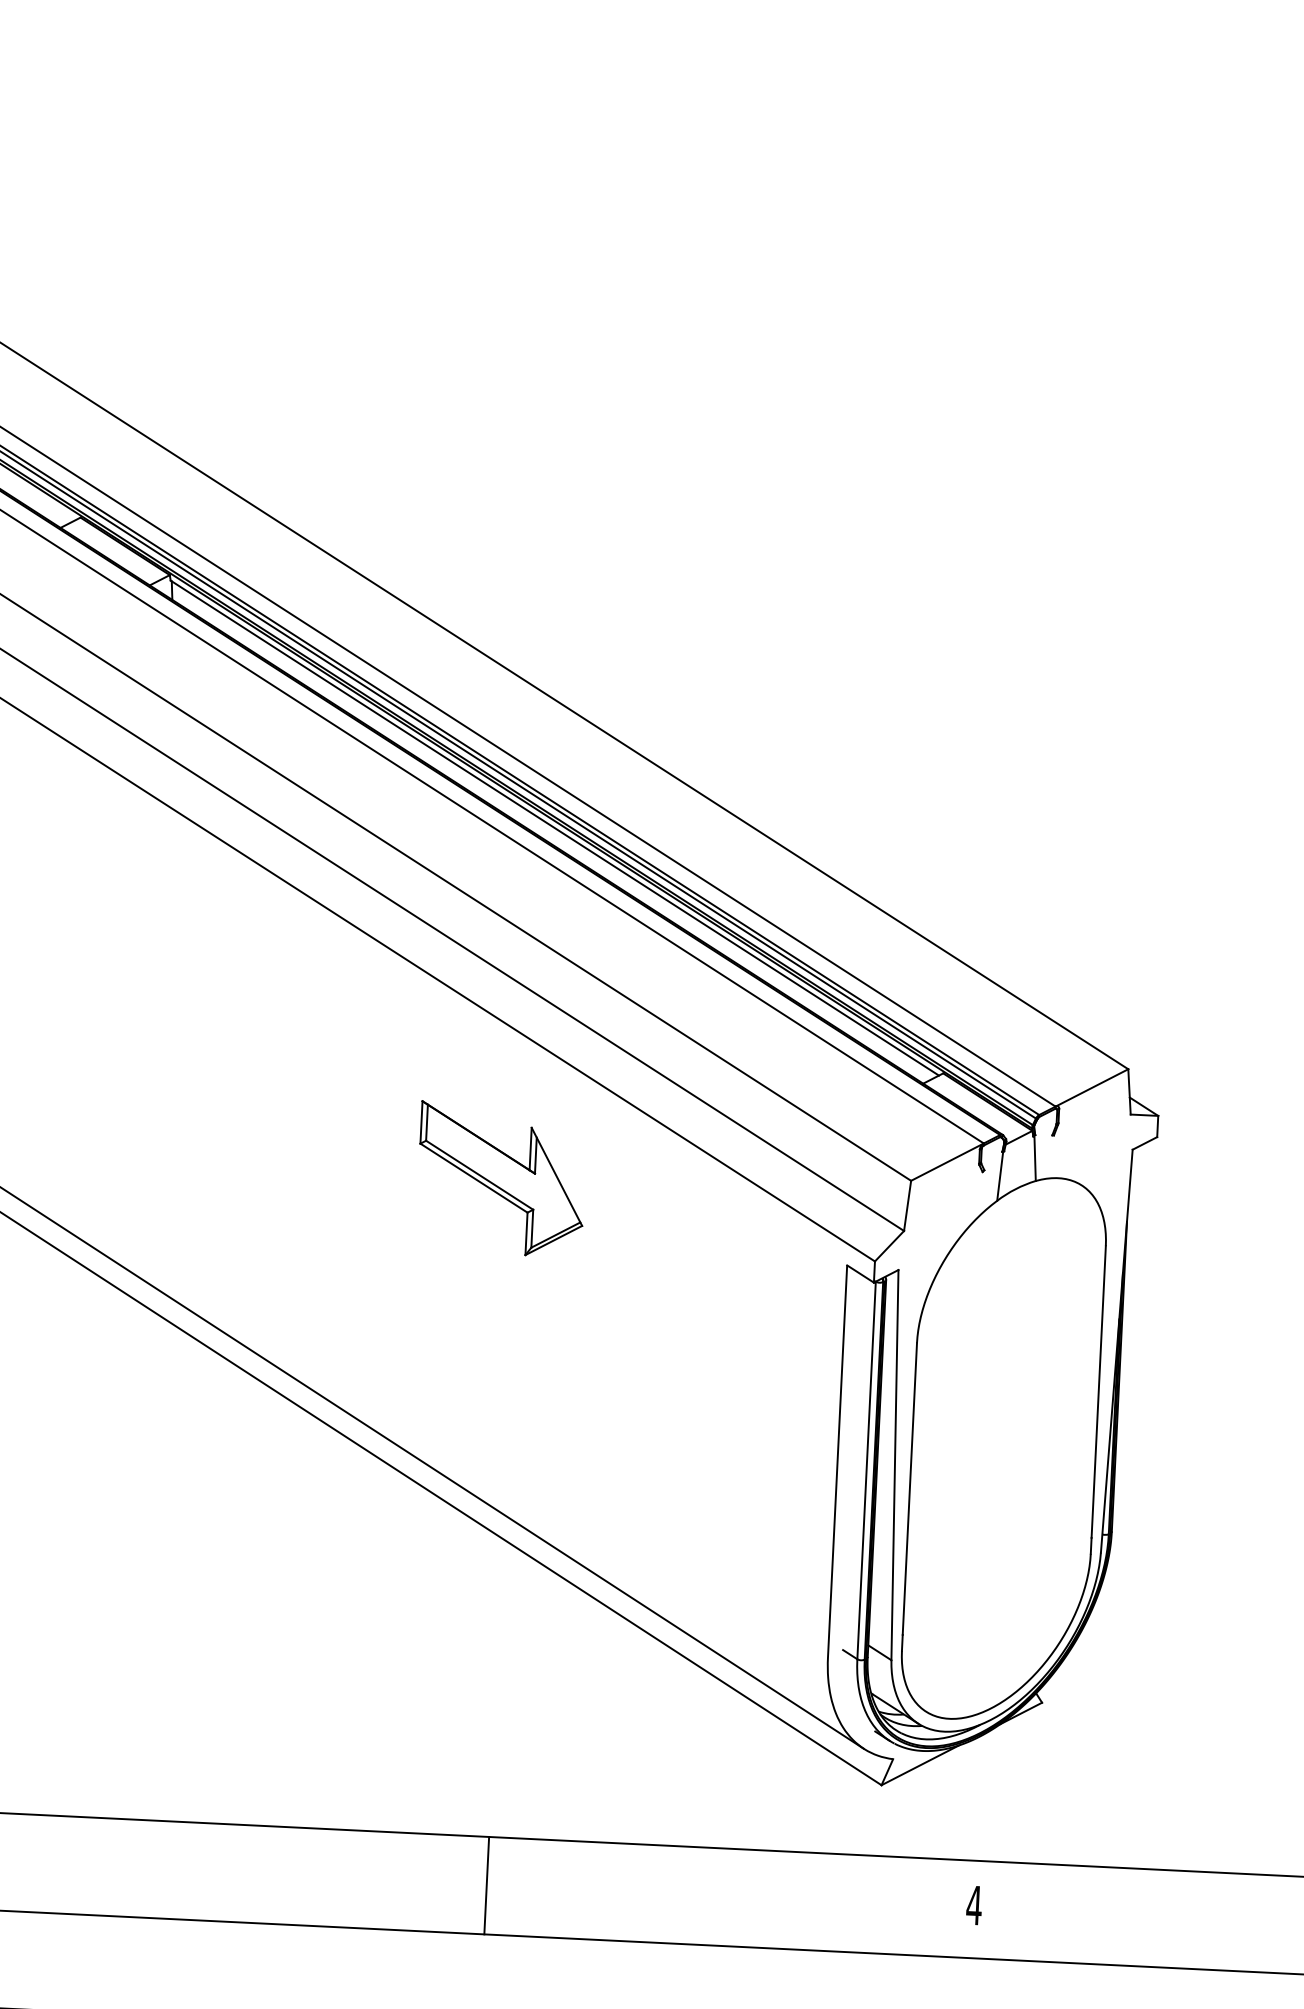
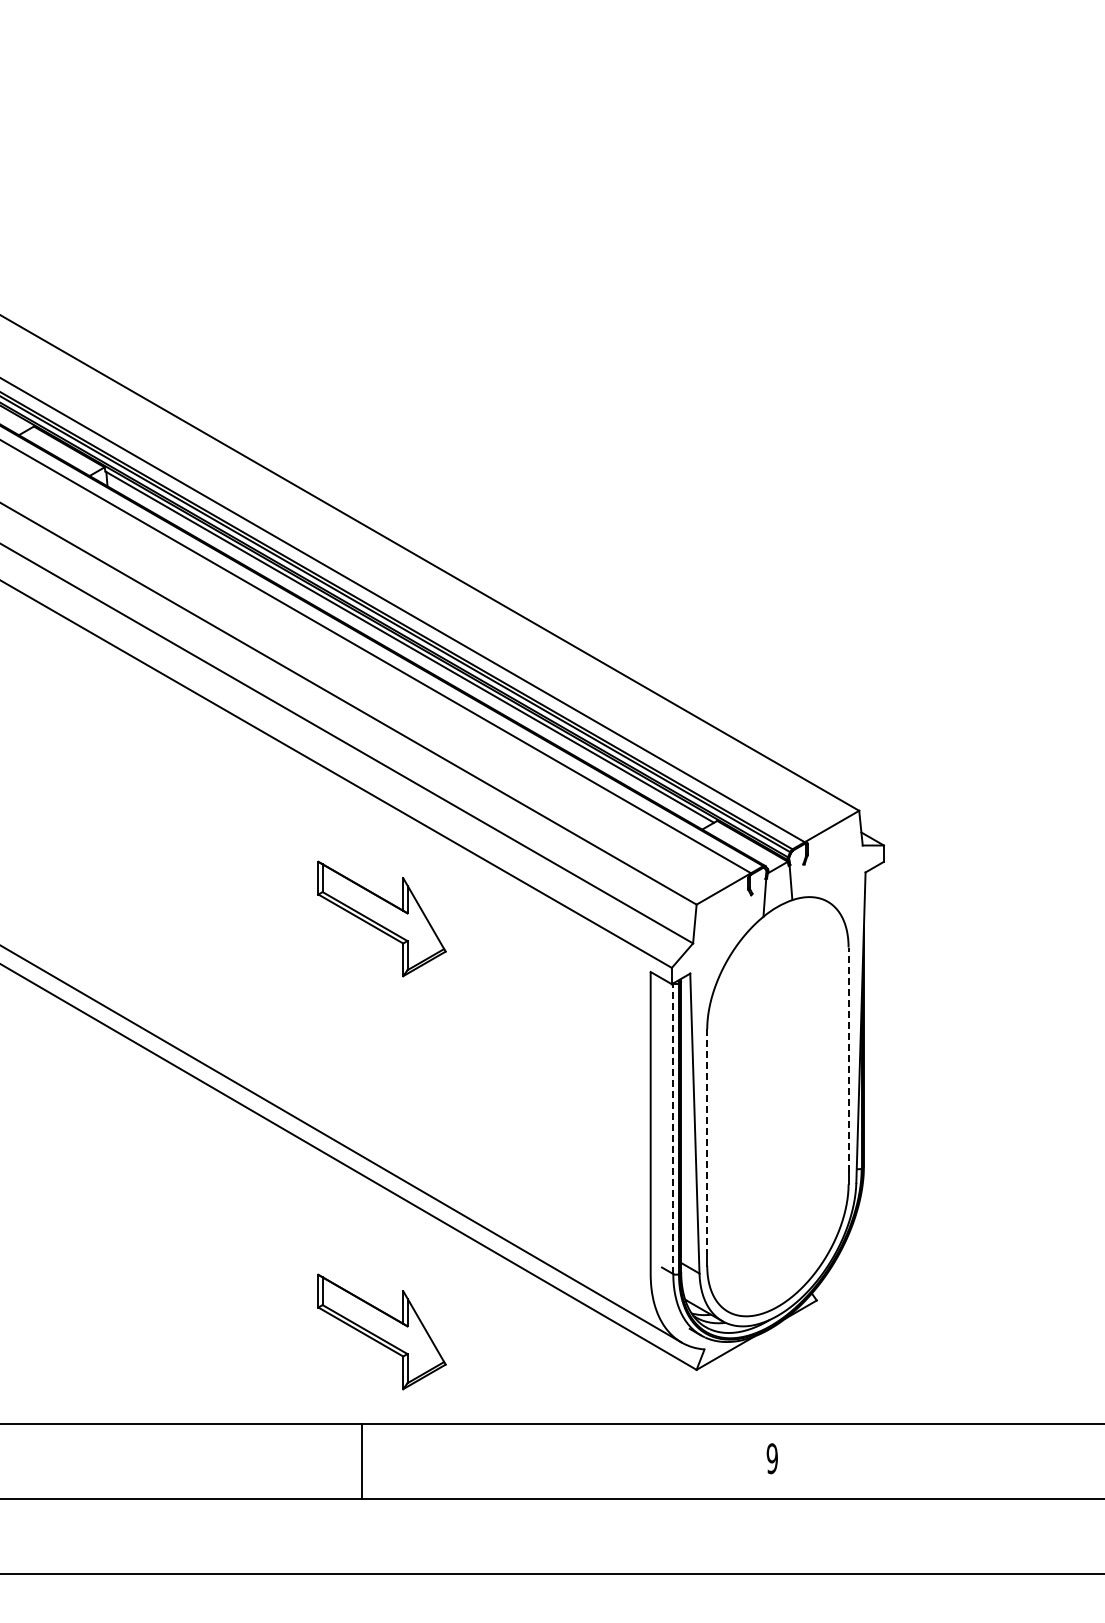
line: (1098, 1391) -> (848, 1059), solid -> dashed
line: (866, 1470) -> (673, 1128), solid -> dashed
line: (910, 1489) -> (707, 1141), solid -> dashed
part: (474, 1715) -> (381, 1331), added
line: (487, 1885) -> (362, 1461), moved
text: (974, 1905) -> (772, 1458), 4 -> 9

